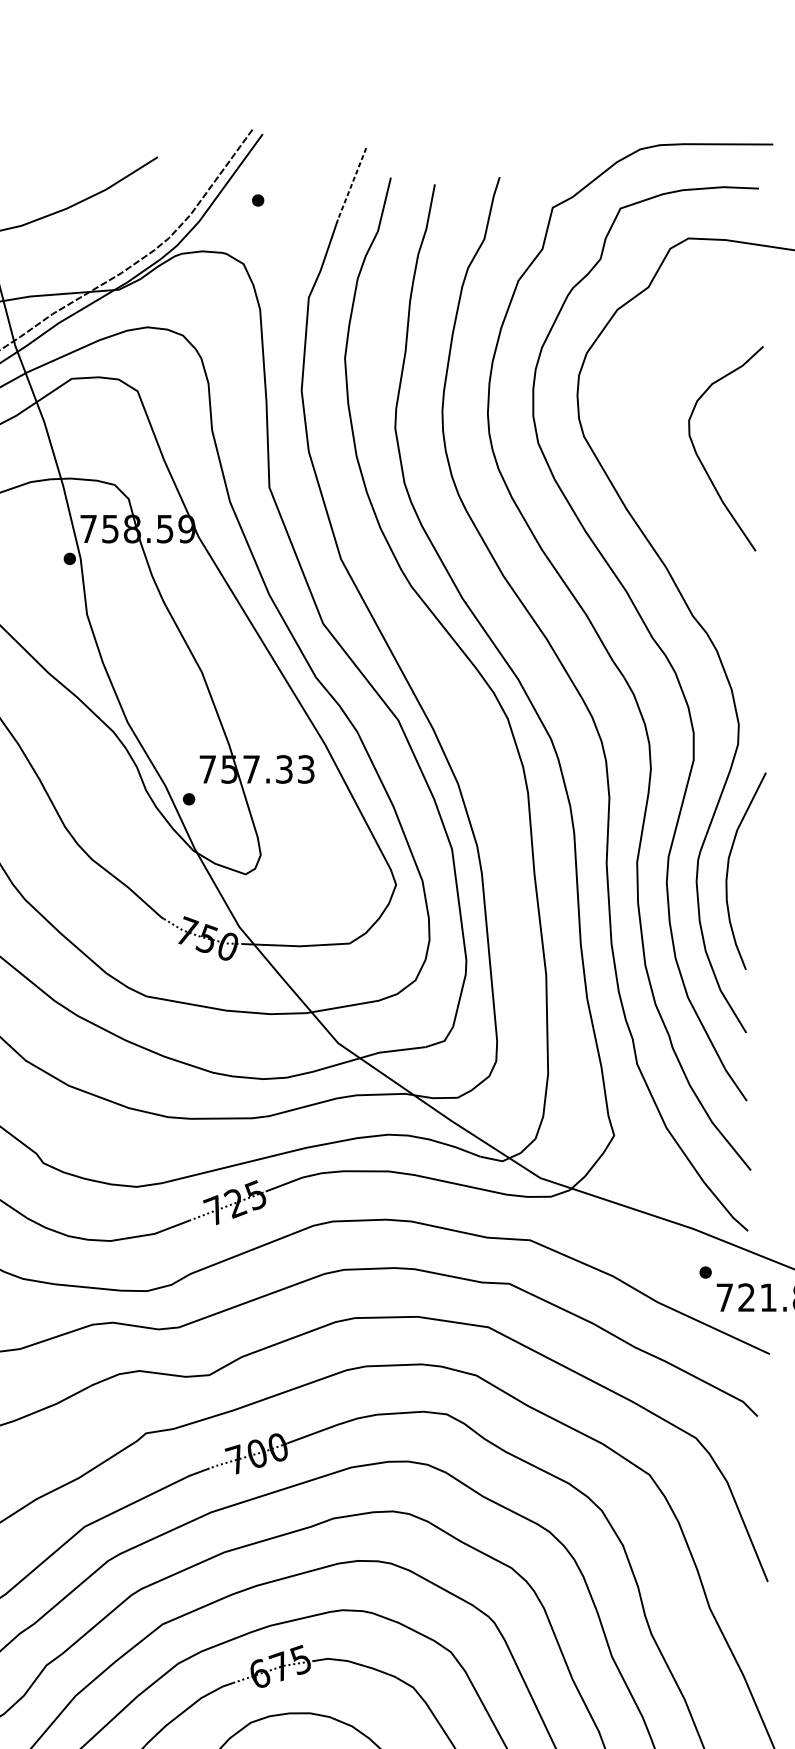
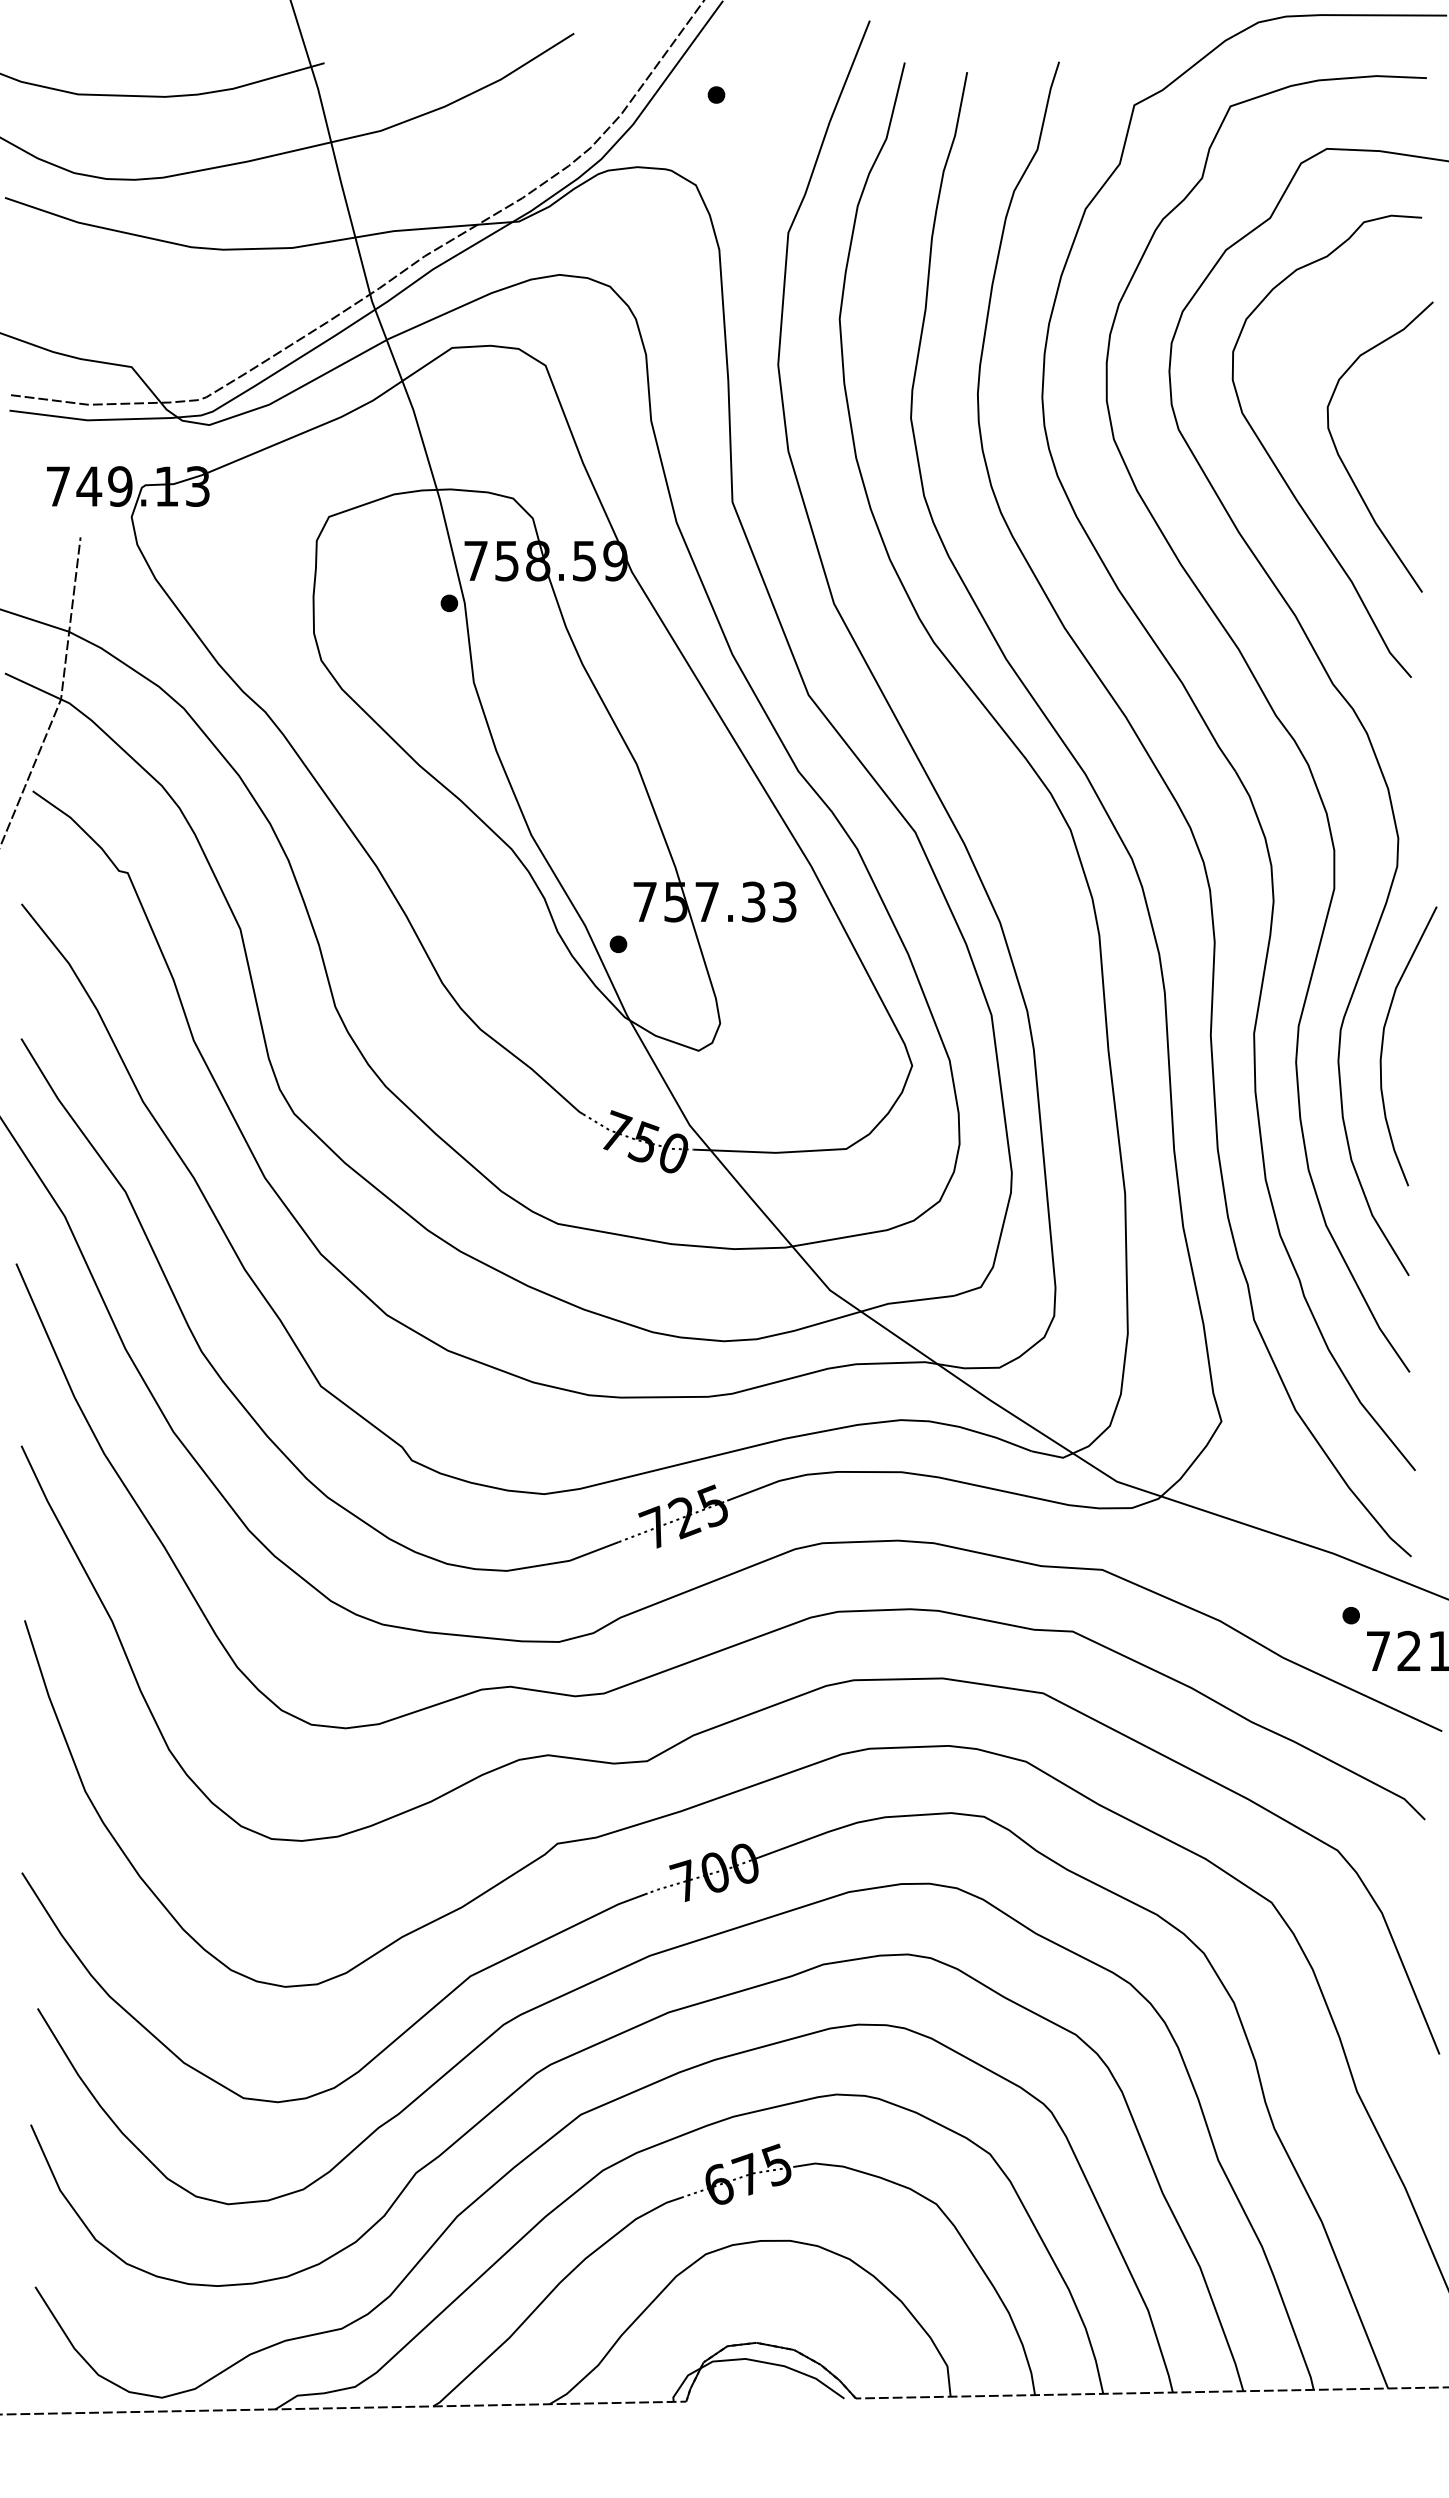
line: (351, 183) -> (849, 71), dashed -> solid
curve: (656, 467) -> (1281, 473), added

